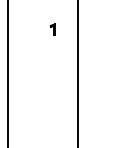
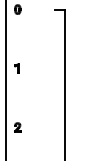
part: (52, 29) -> (16, 68), moved
part: (21, 105) -> (17, 127), added

